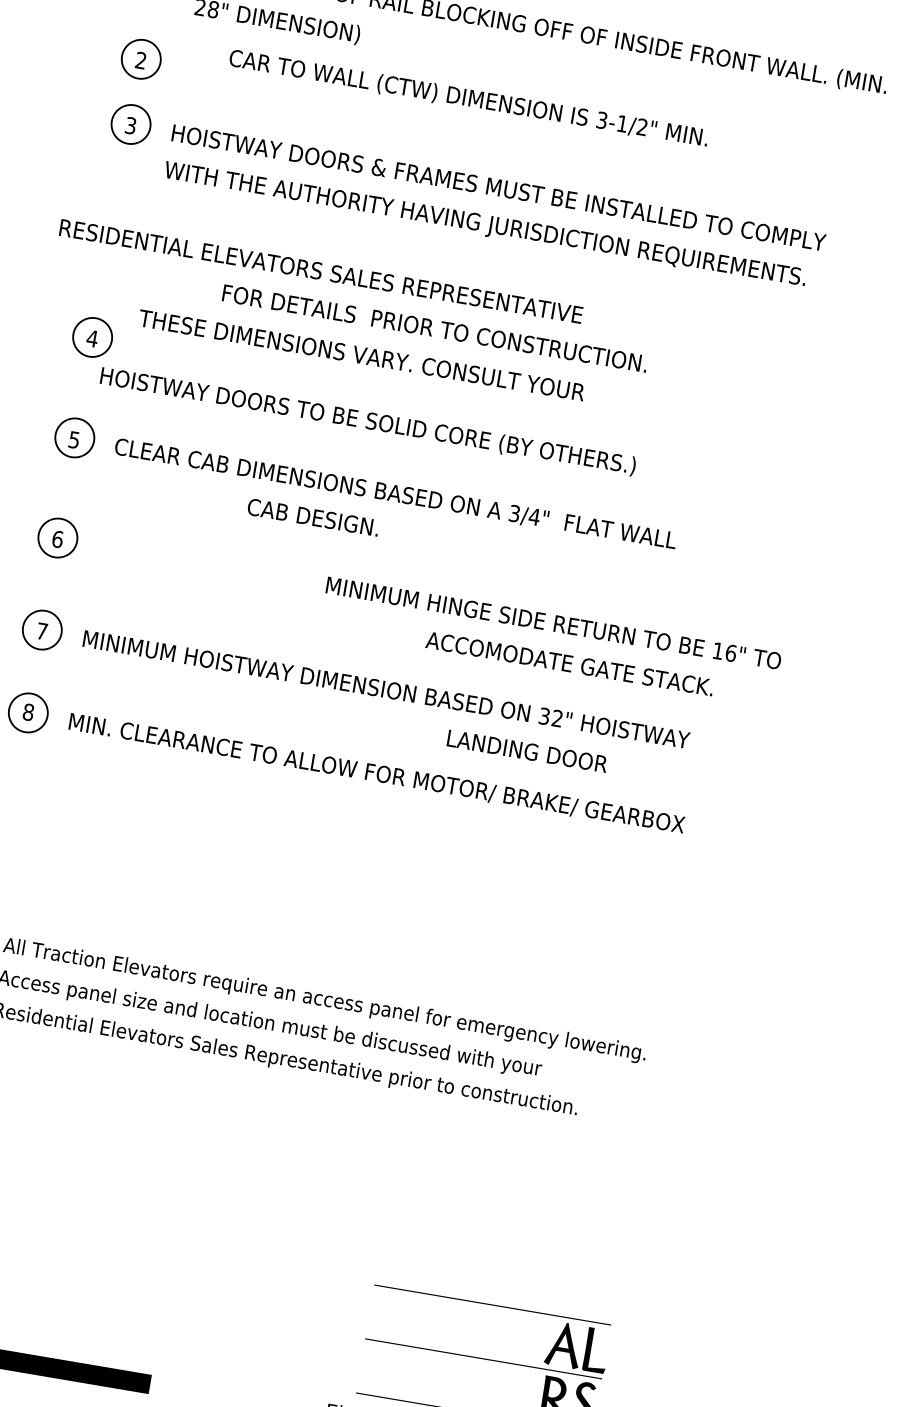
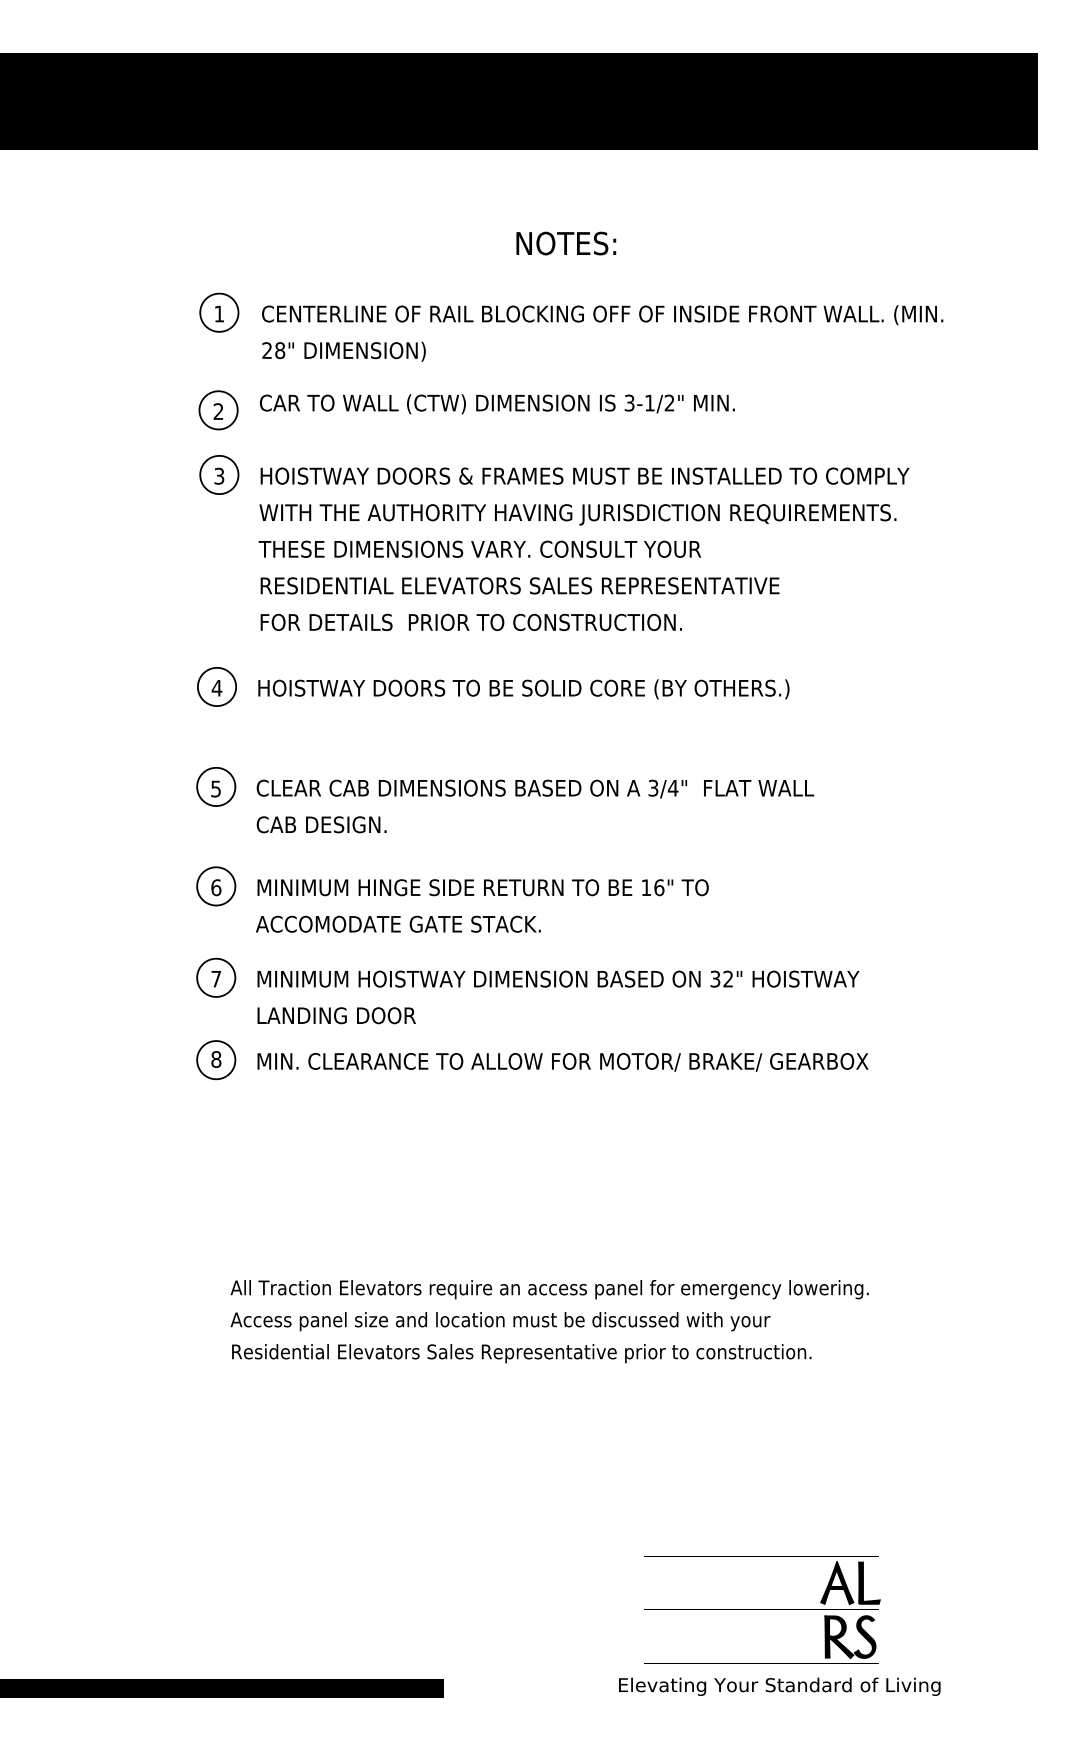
text: (467, 99) -> (496, 404), moved
text: (320, 270) -> (519, 585), moved
text: (434, 327) -> (470, 621), moved
text: (361, 354) -> (479, 548), moved
text: (367, 421) -> (523, 689), moved
text: (313, 517) -> (321, 824), moved
text: (553, 622) -> (482, 887), moved
text: (570, 663) -> (398, 923), moved
text: (527, 751) -> (336, 1015), moved

